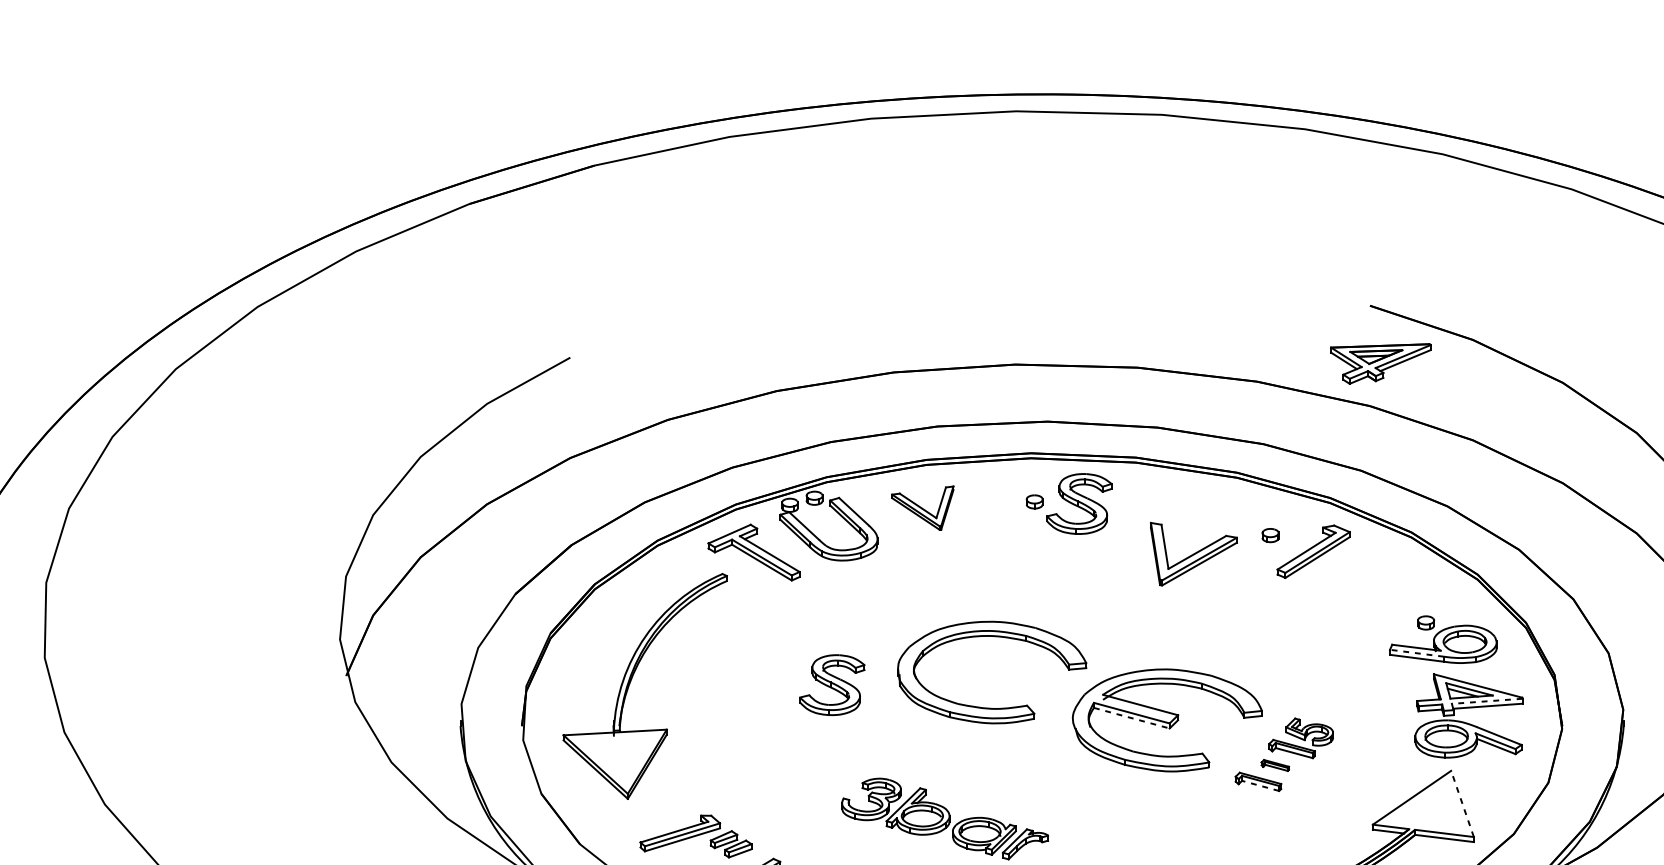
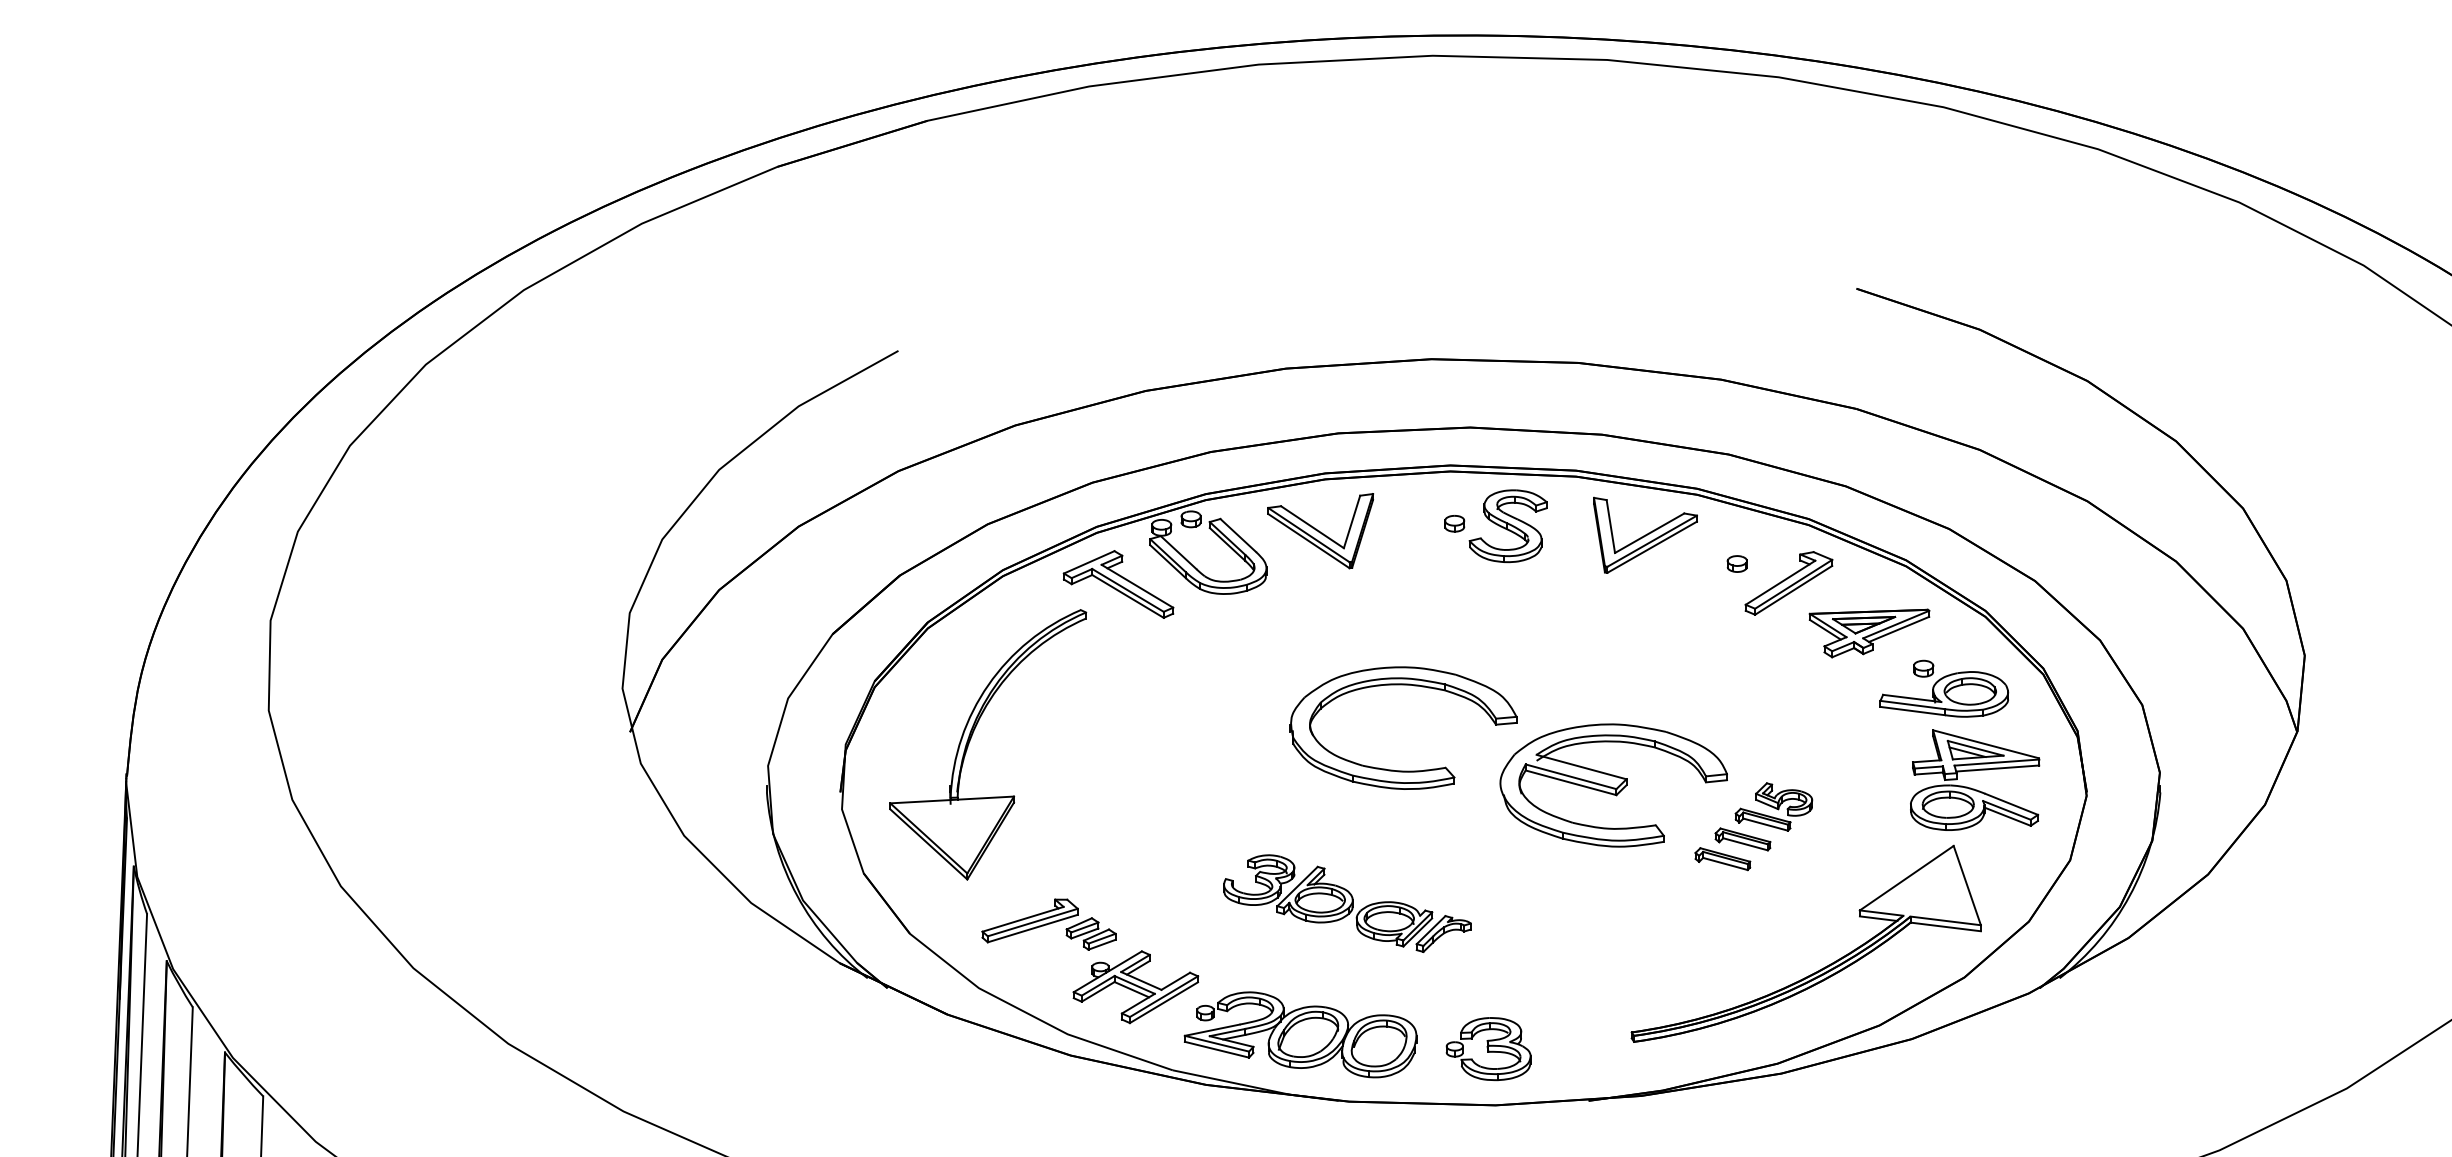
part: (1380, 364) -> (1869, 633), moved
part: (922, 508) -> (1320, 531), size x1.43
part: (1193, 553) -> (1645, 534), moved
line: (1416, 653) -> (1912, 705), dashed -> solid
part: (831, 685) -> (1211, 743), removed
line: (1486, 701) -> (1996, 762), dashed -> solid
line: (1132, 717) -> (1571, 782), dashed -> solid
part: (1274, 765) -> (1742, 839), size x1.67
line: (1259, 785) -> (1724, 863), dashed -> solid
line: (1462, 803) -> (1967, 885), dashed -> solid

